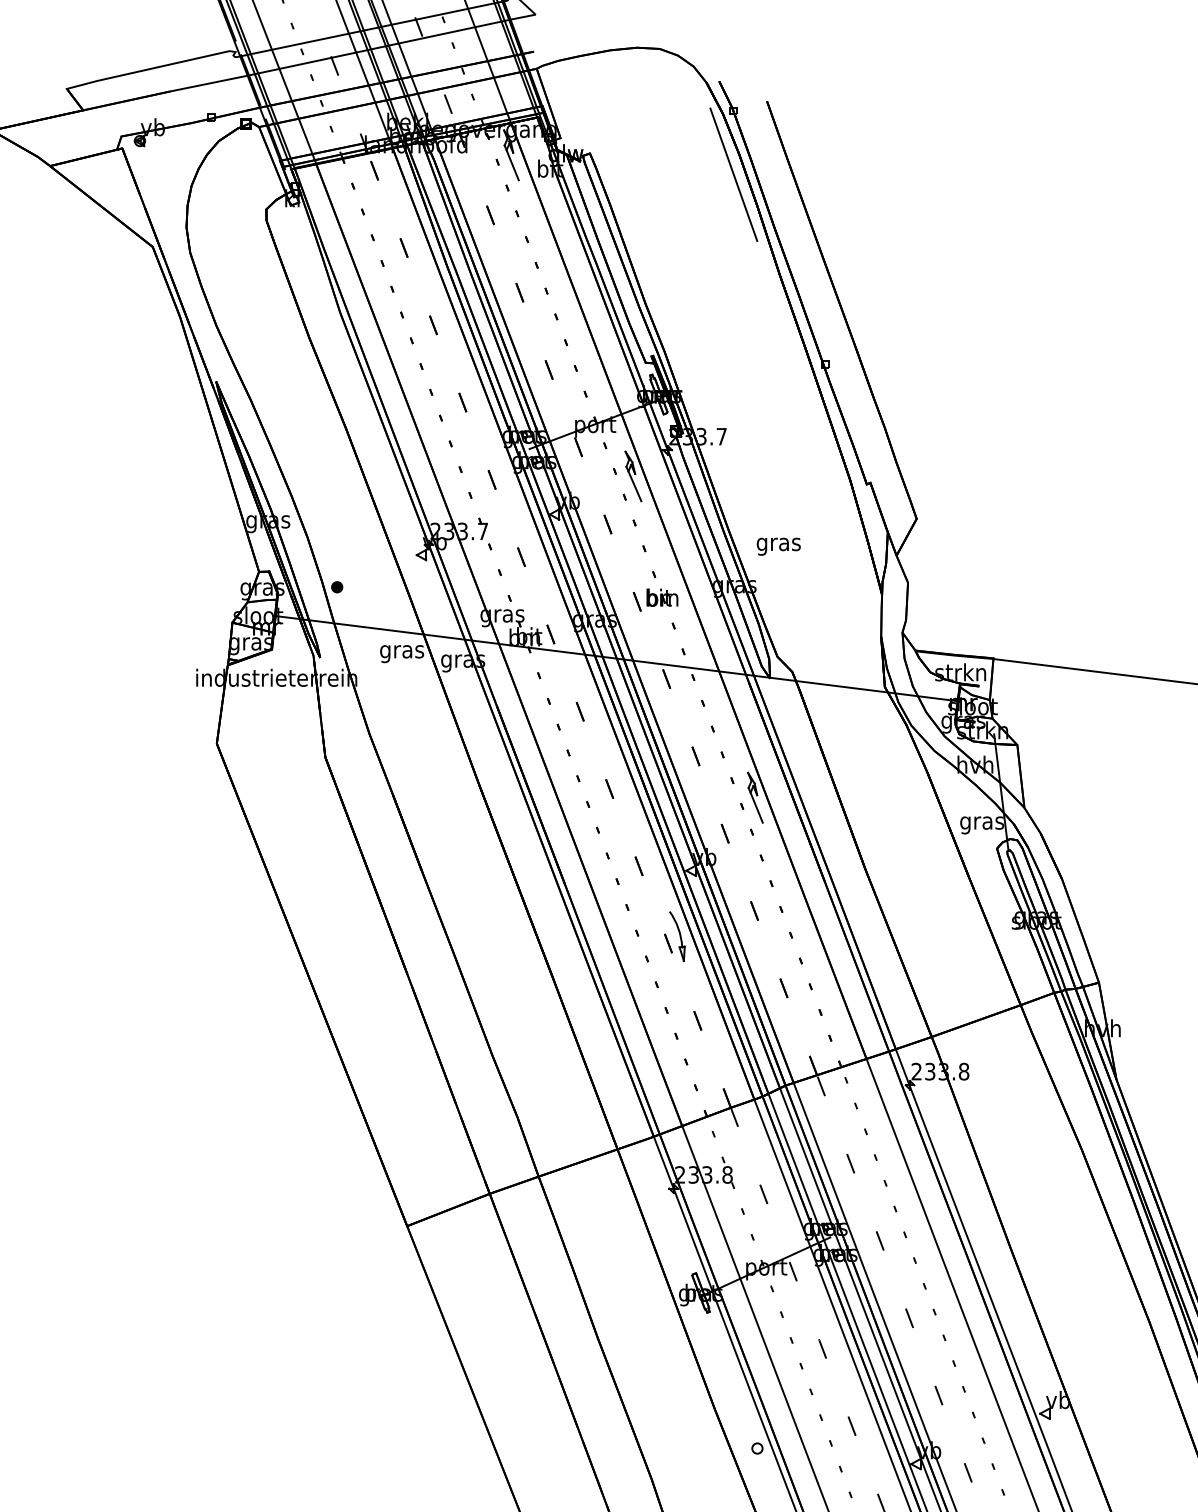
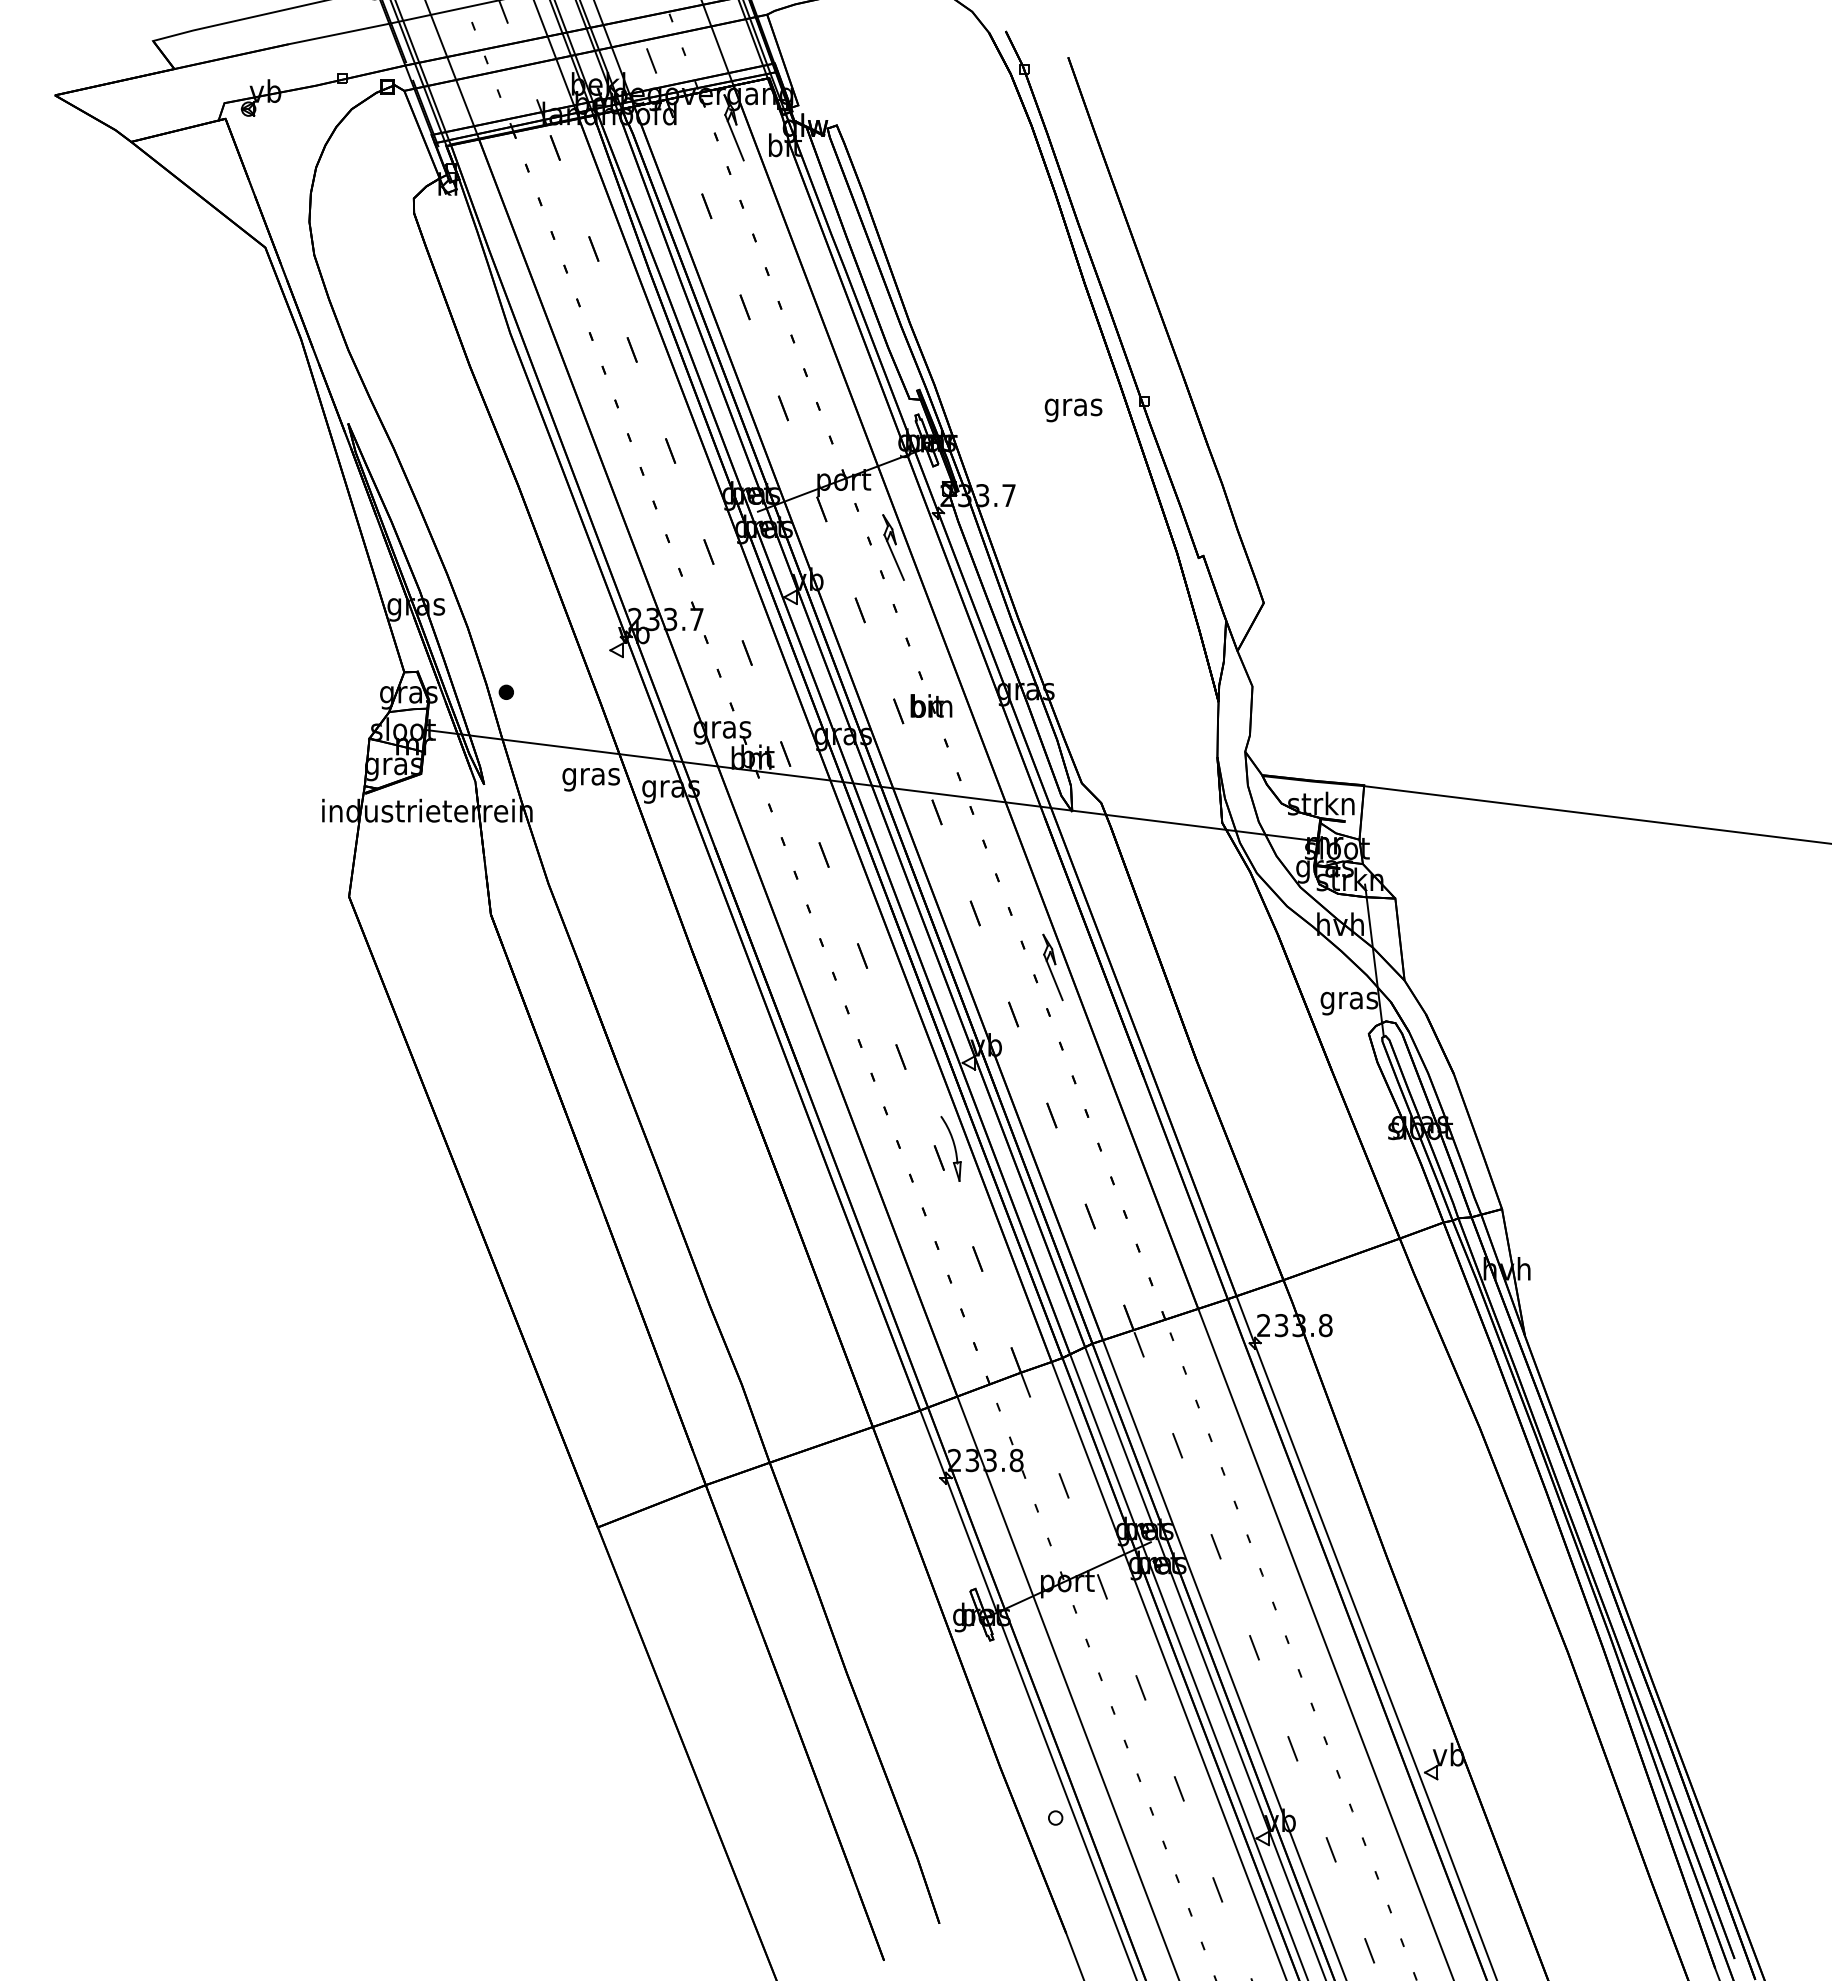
line: (733, 174) -> (1024, 152), removed
text: (778, 546) -> (1073, 410), moved

